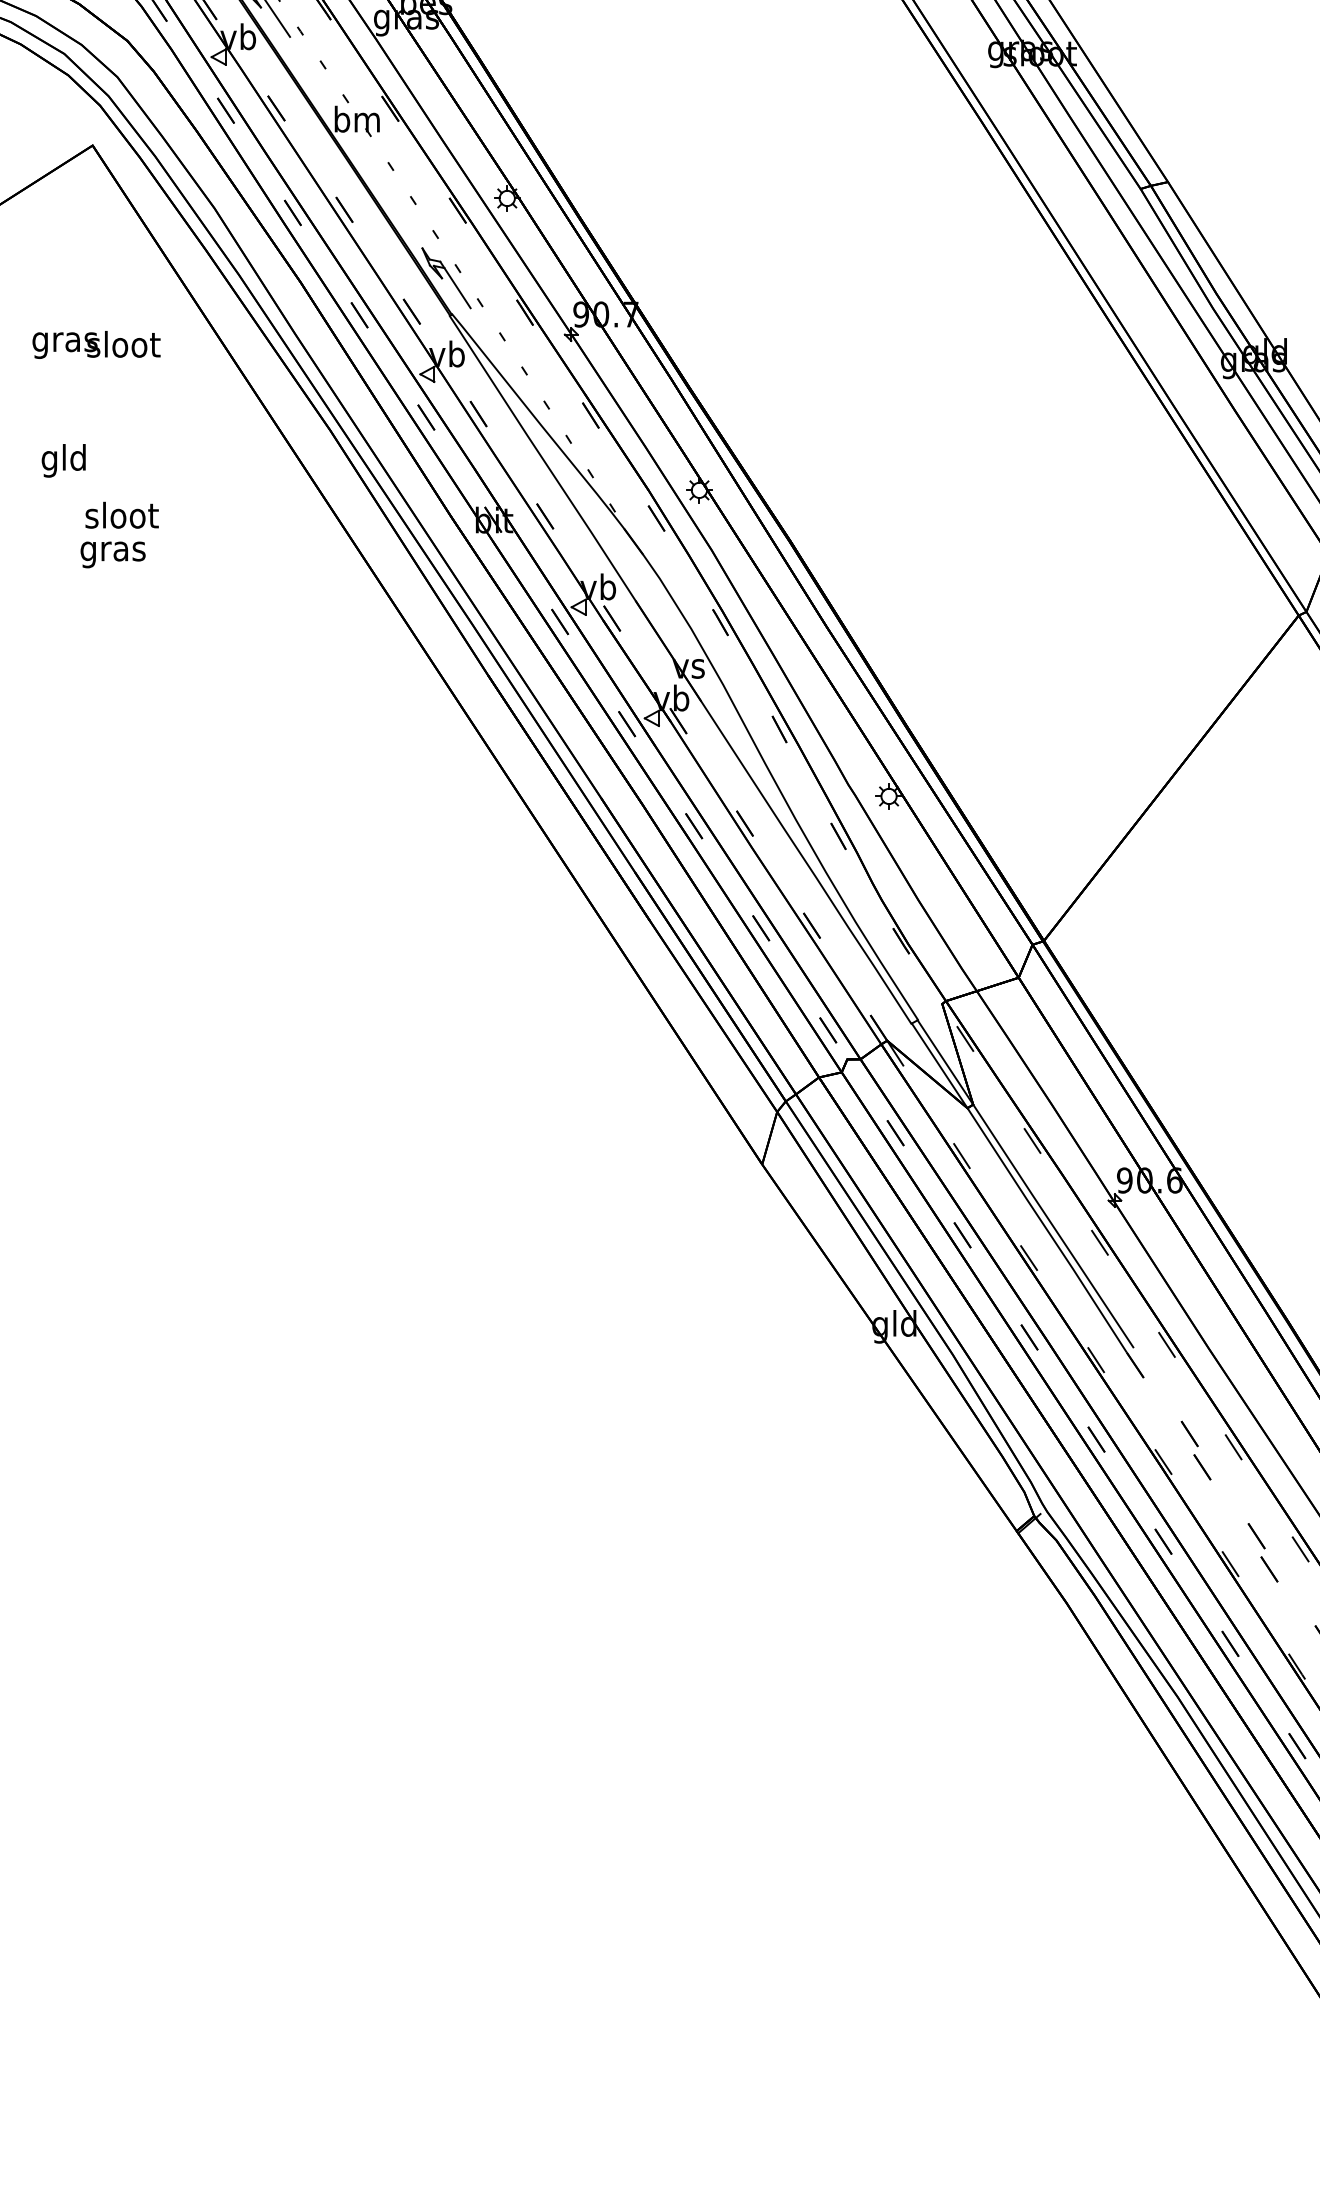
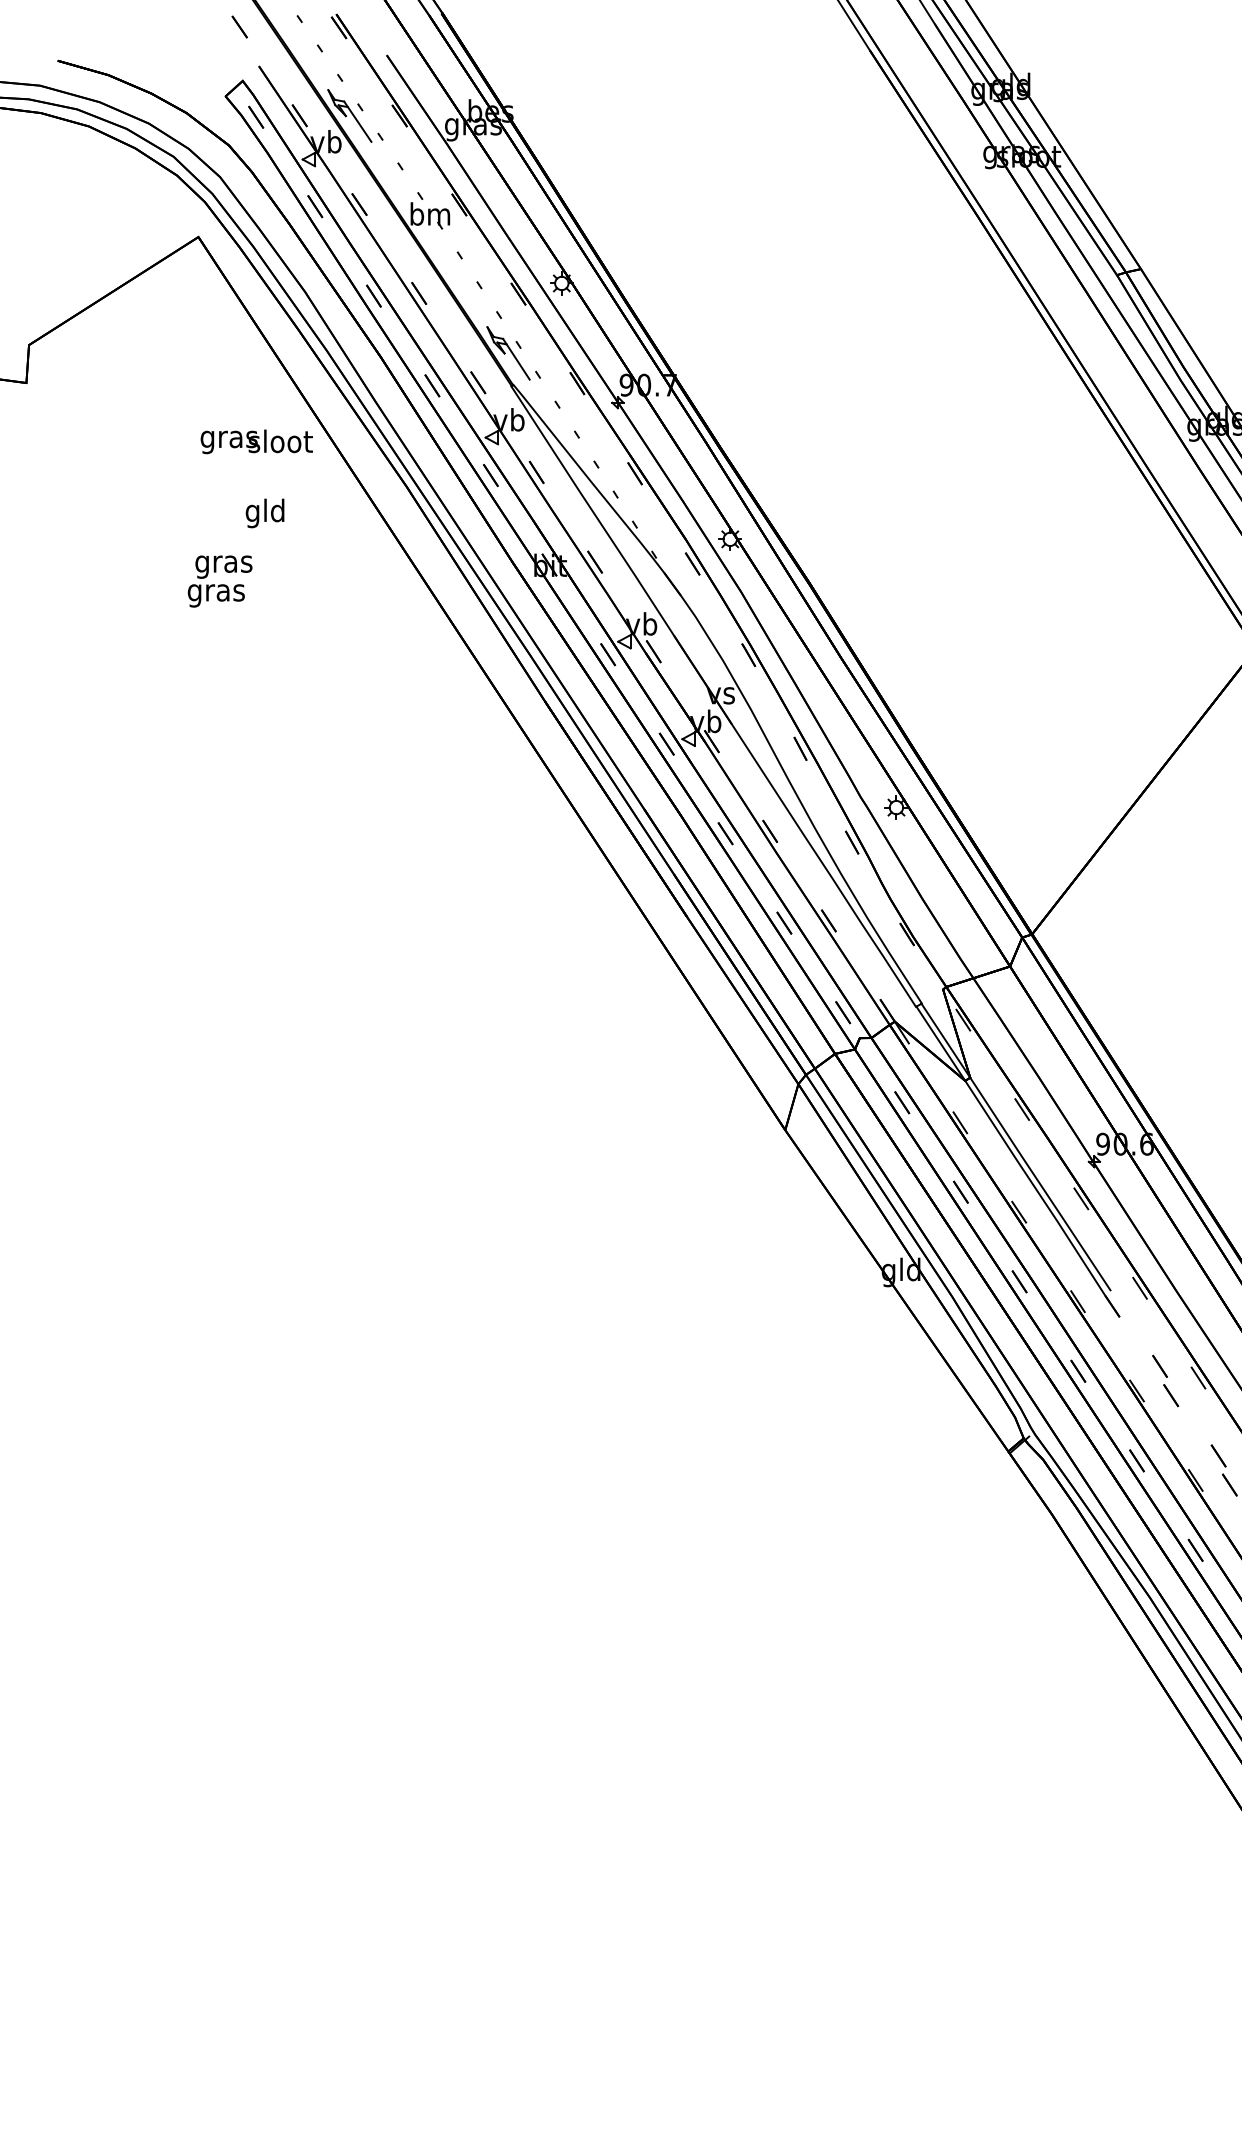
text: (96, 344) -> (256, 441), moved
text: (63, 460) -> (264, 513), moved
text: (122, 517) -> (224, 563), sloot -> gras

